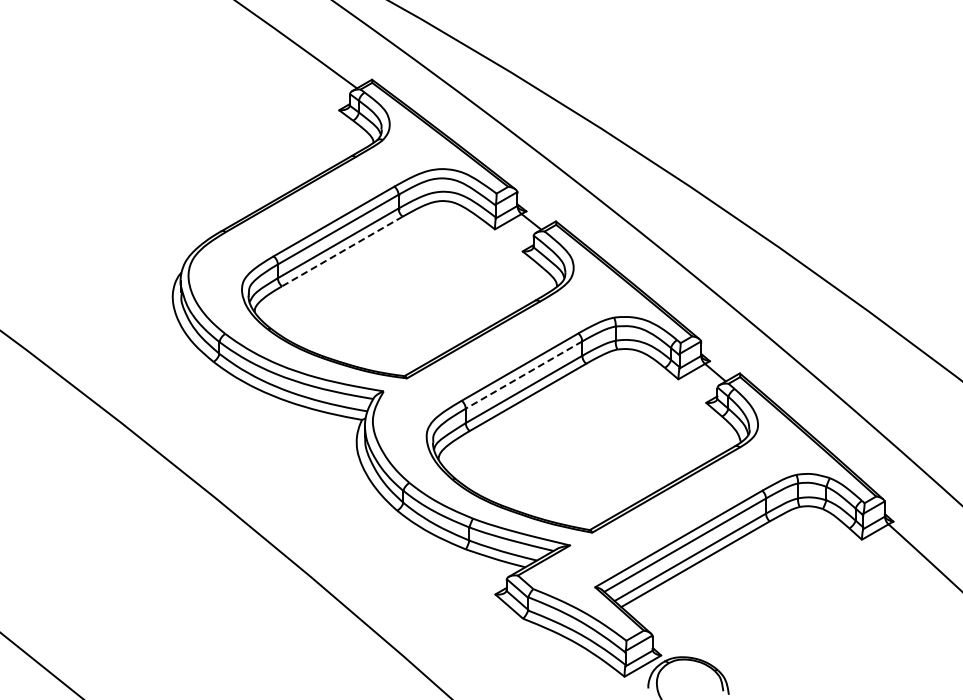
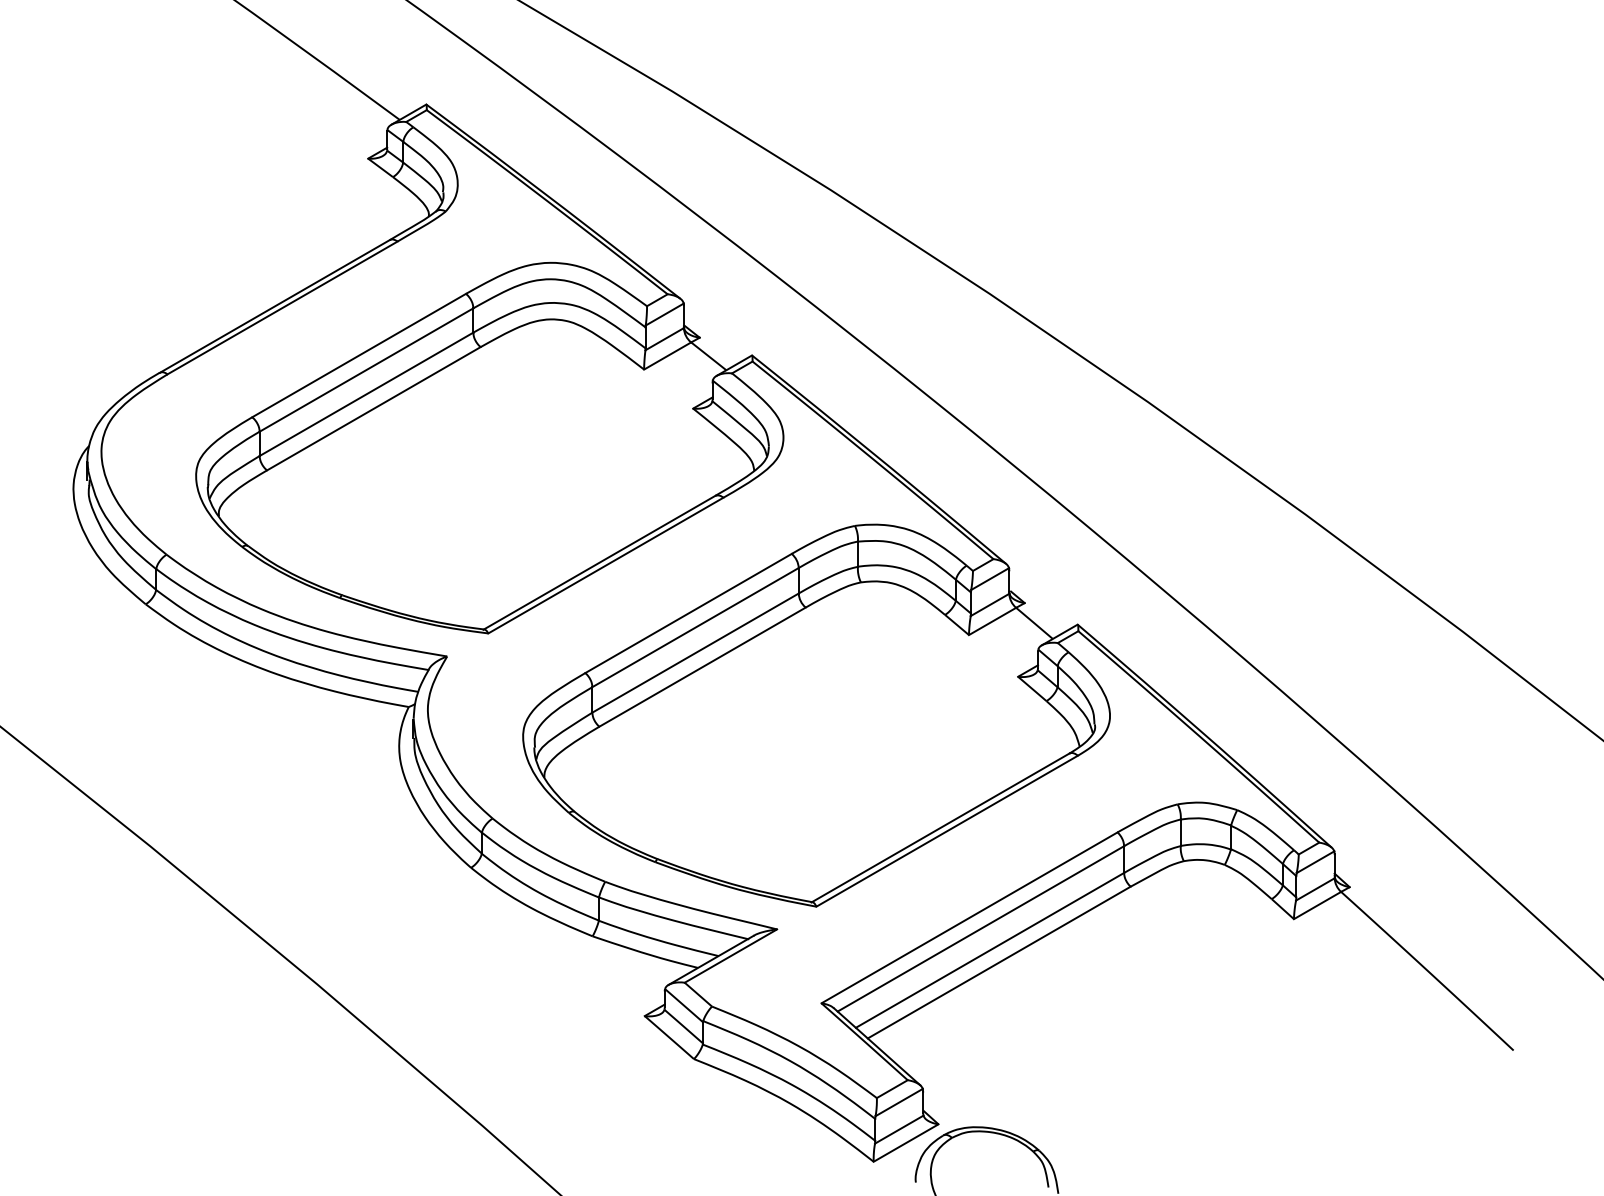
line: (342, 251) -> (374, 408), dashed -> solid
line: (523, 375) -> (694, 628), dashed -> solid

